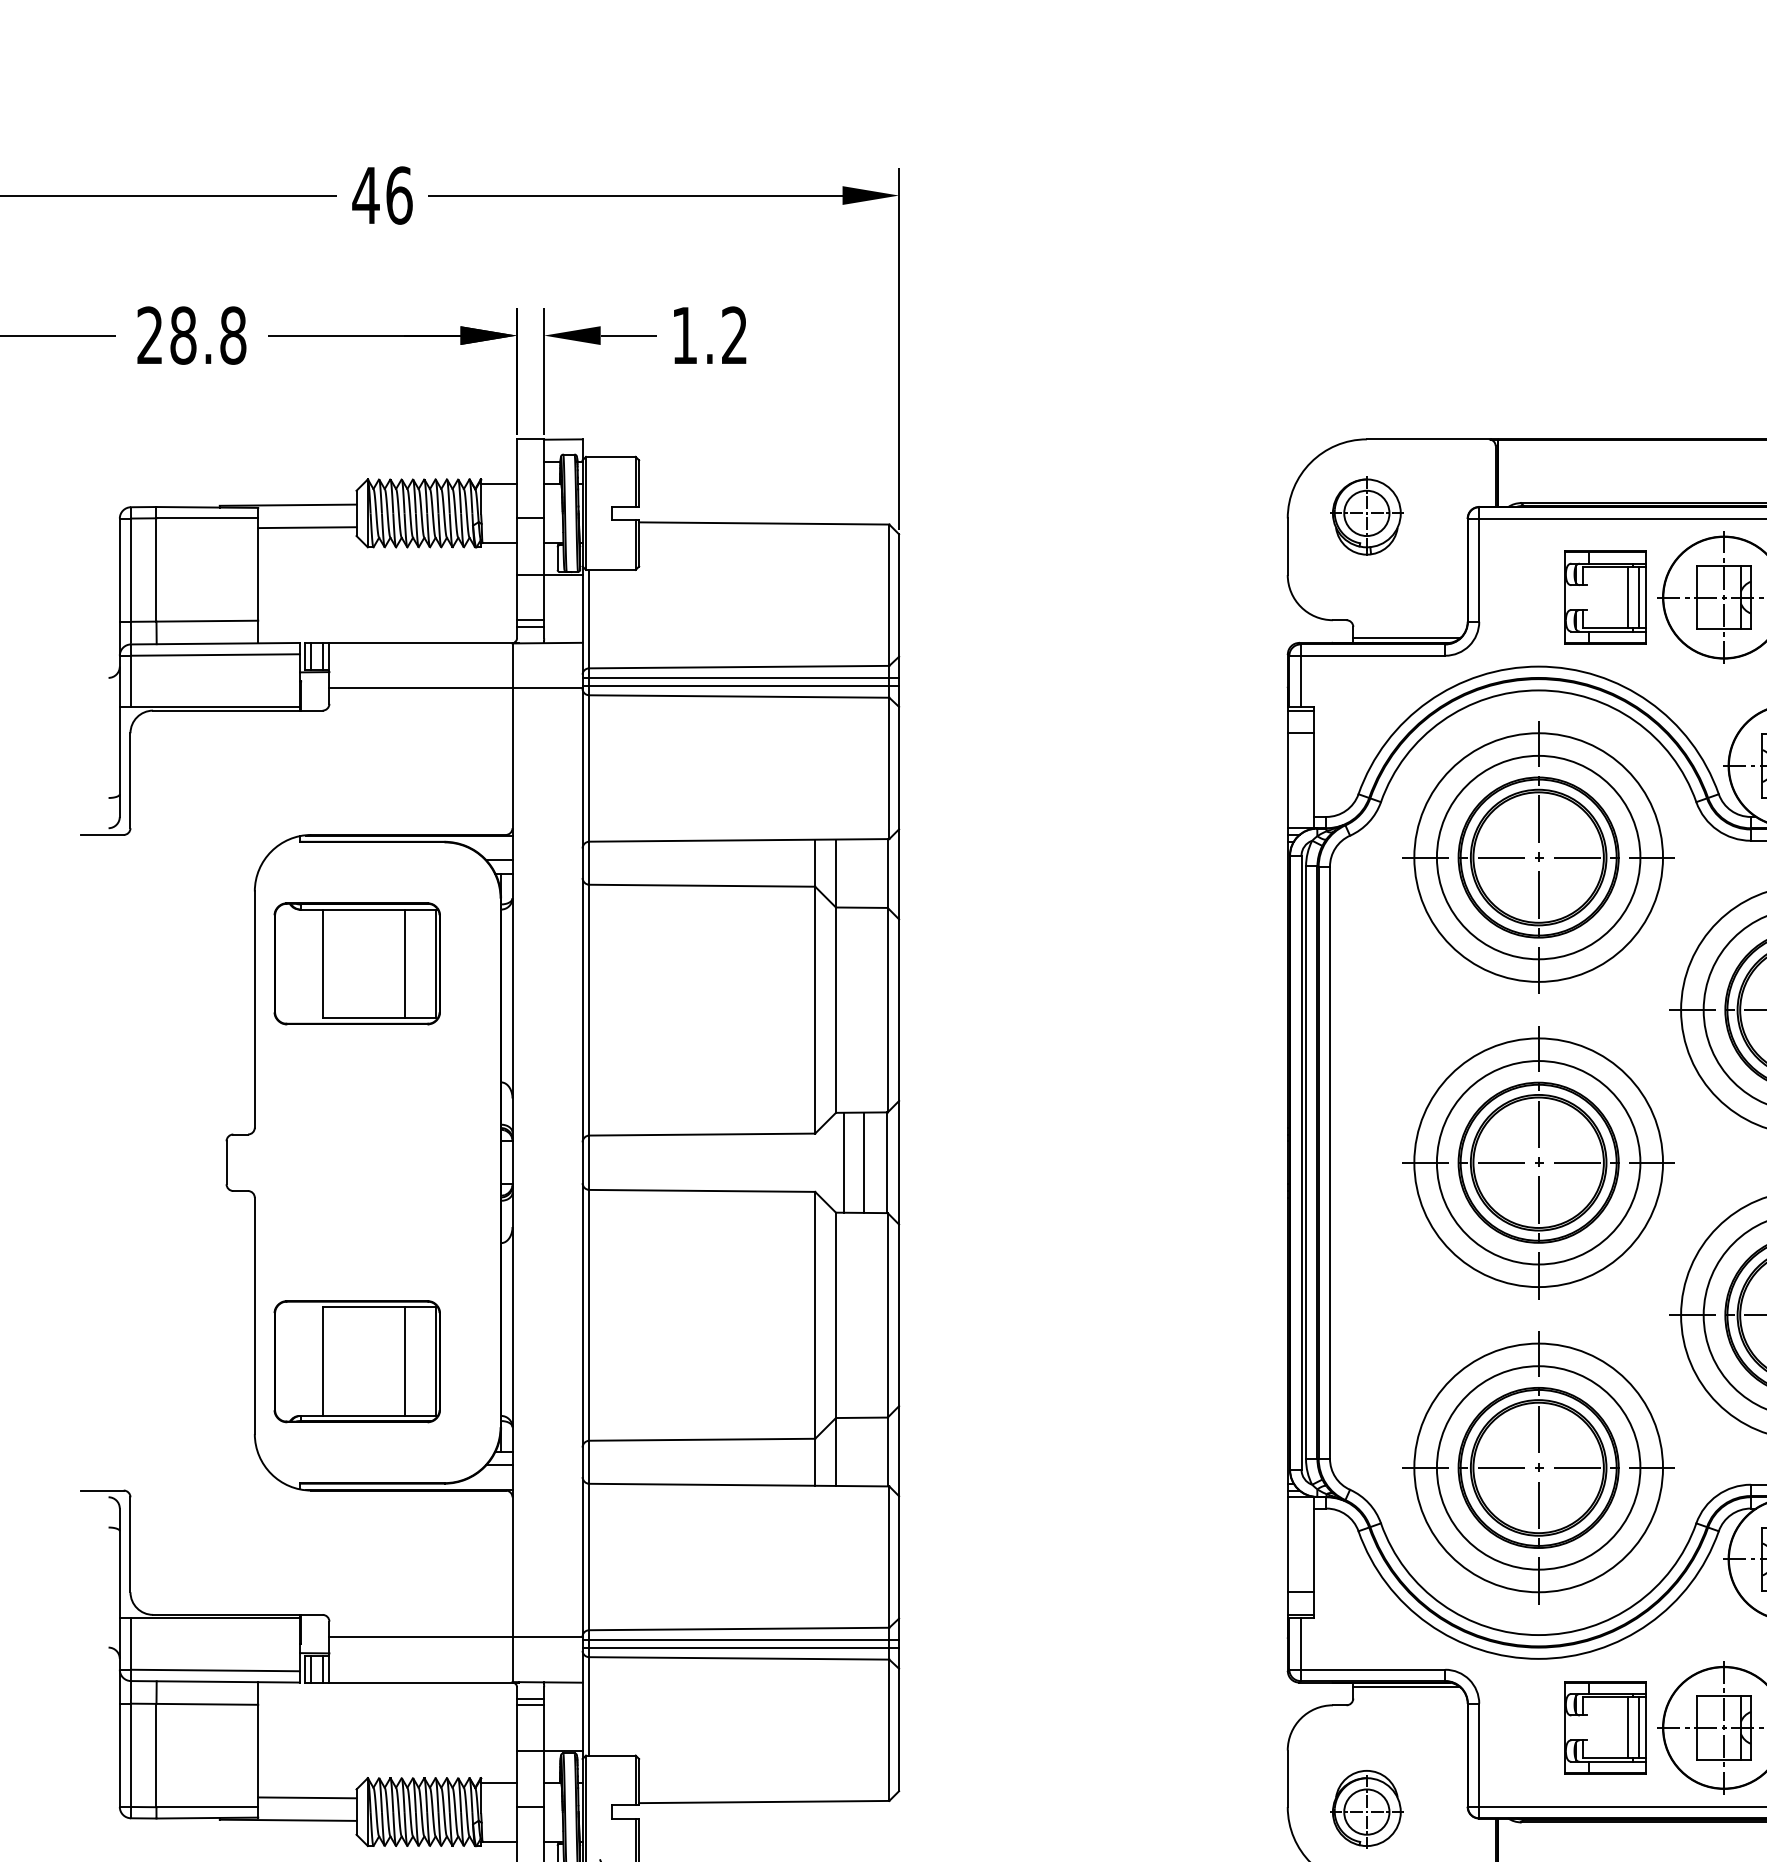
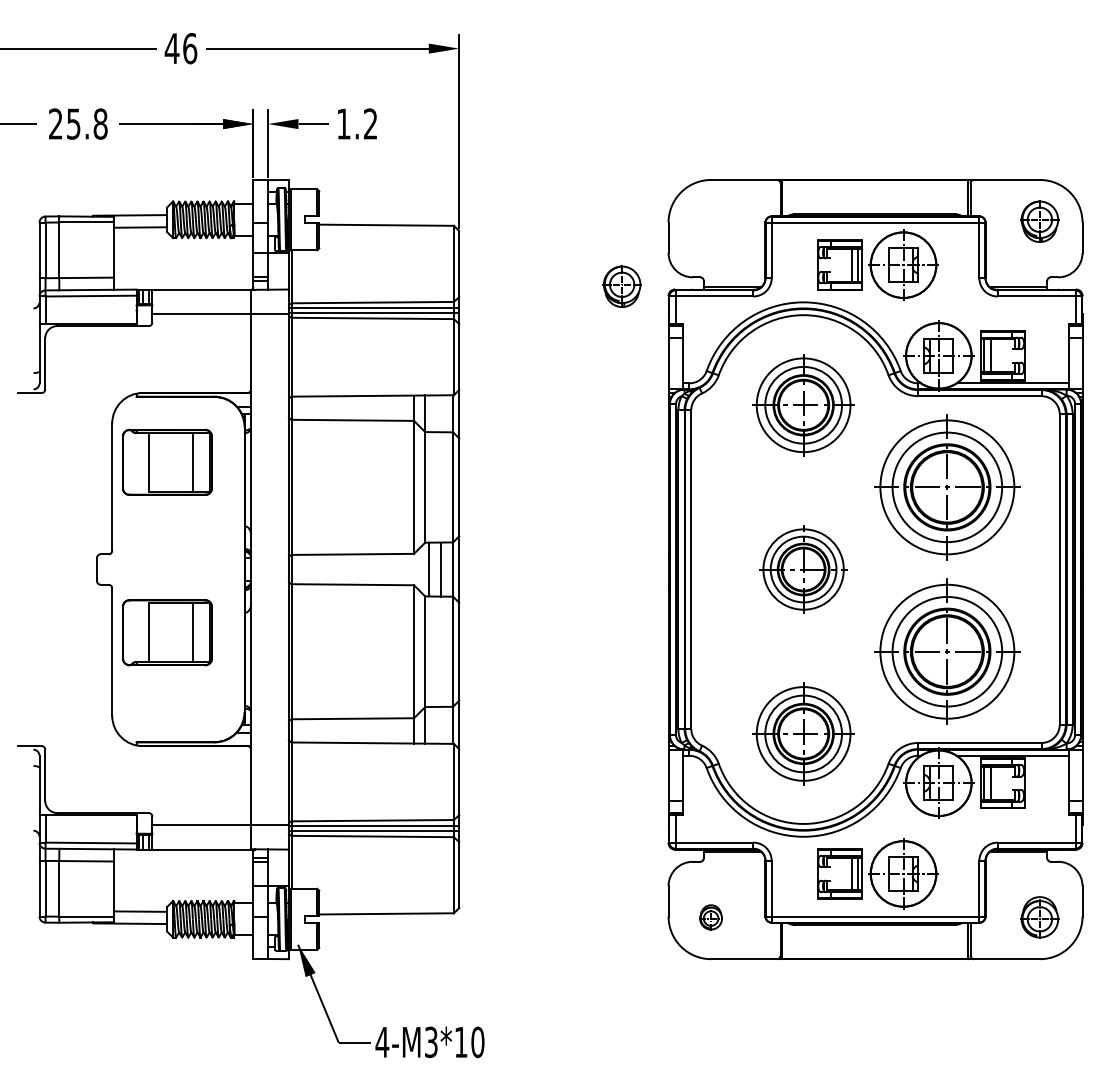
text: (182, 334) -> (73, 123), 28.8 -> 25.8
part: (1365, 516) -> (621, 286), moved
part: (1538, 858) -> (803, 405), size x0.7
part: (1538, 1162) -> (803, 569), size x0.6
part: (357, 1361) -> (167, 632), moved
part: (1538, 1467) -> (803, 733), size x0.7
part: (1365, 1808) -> (710, 917), size x0.6

